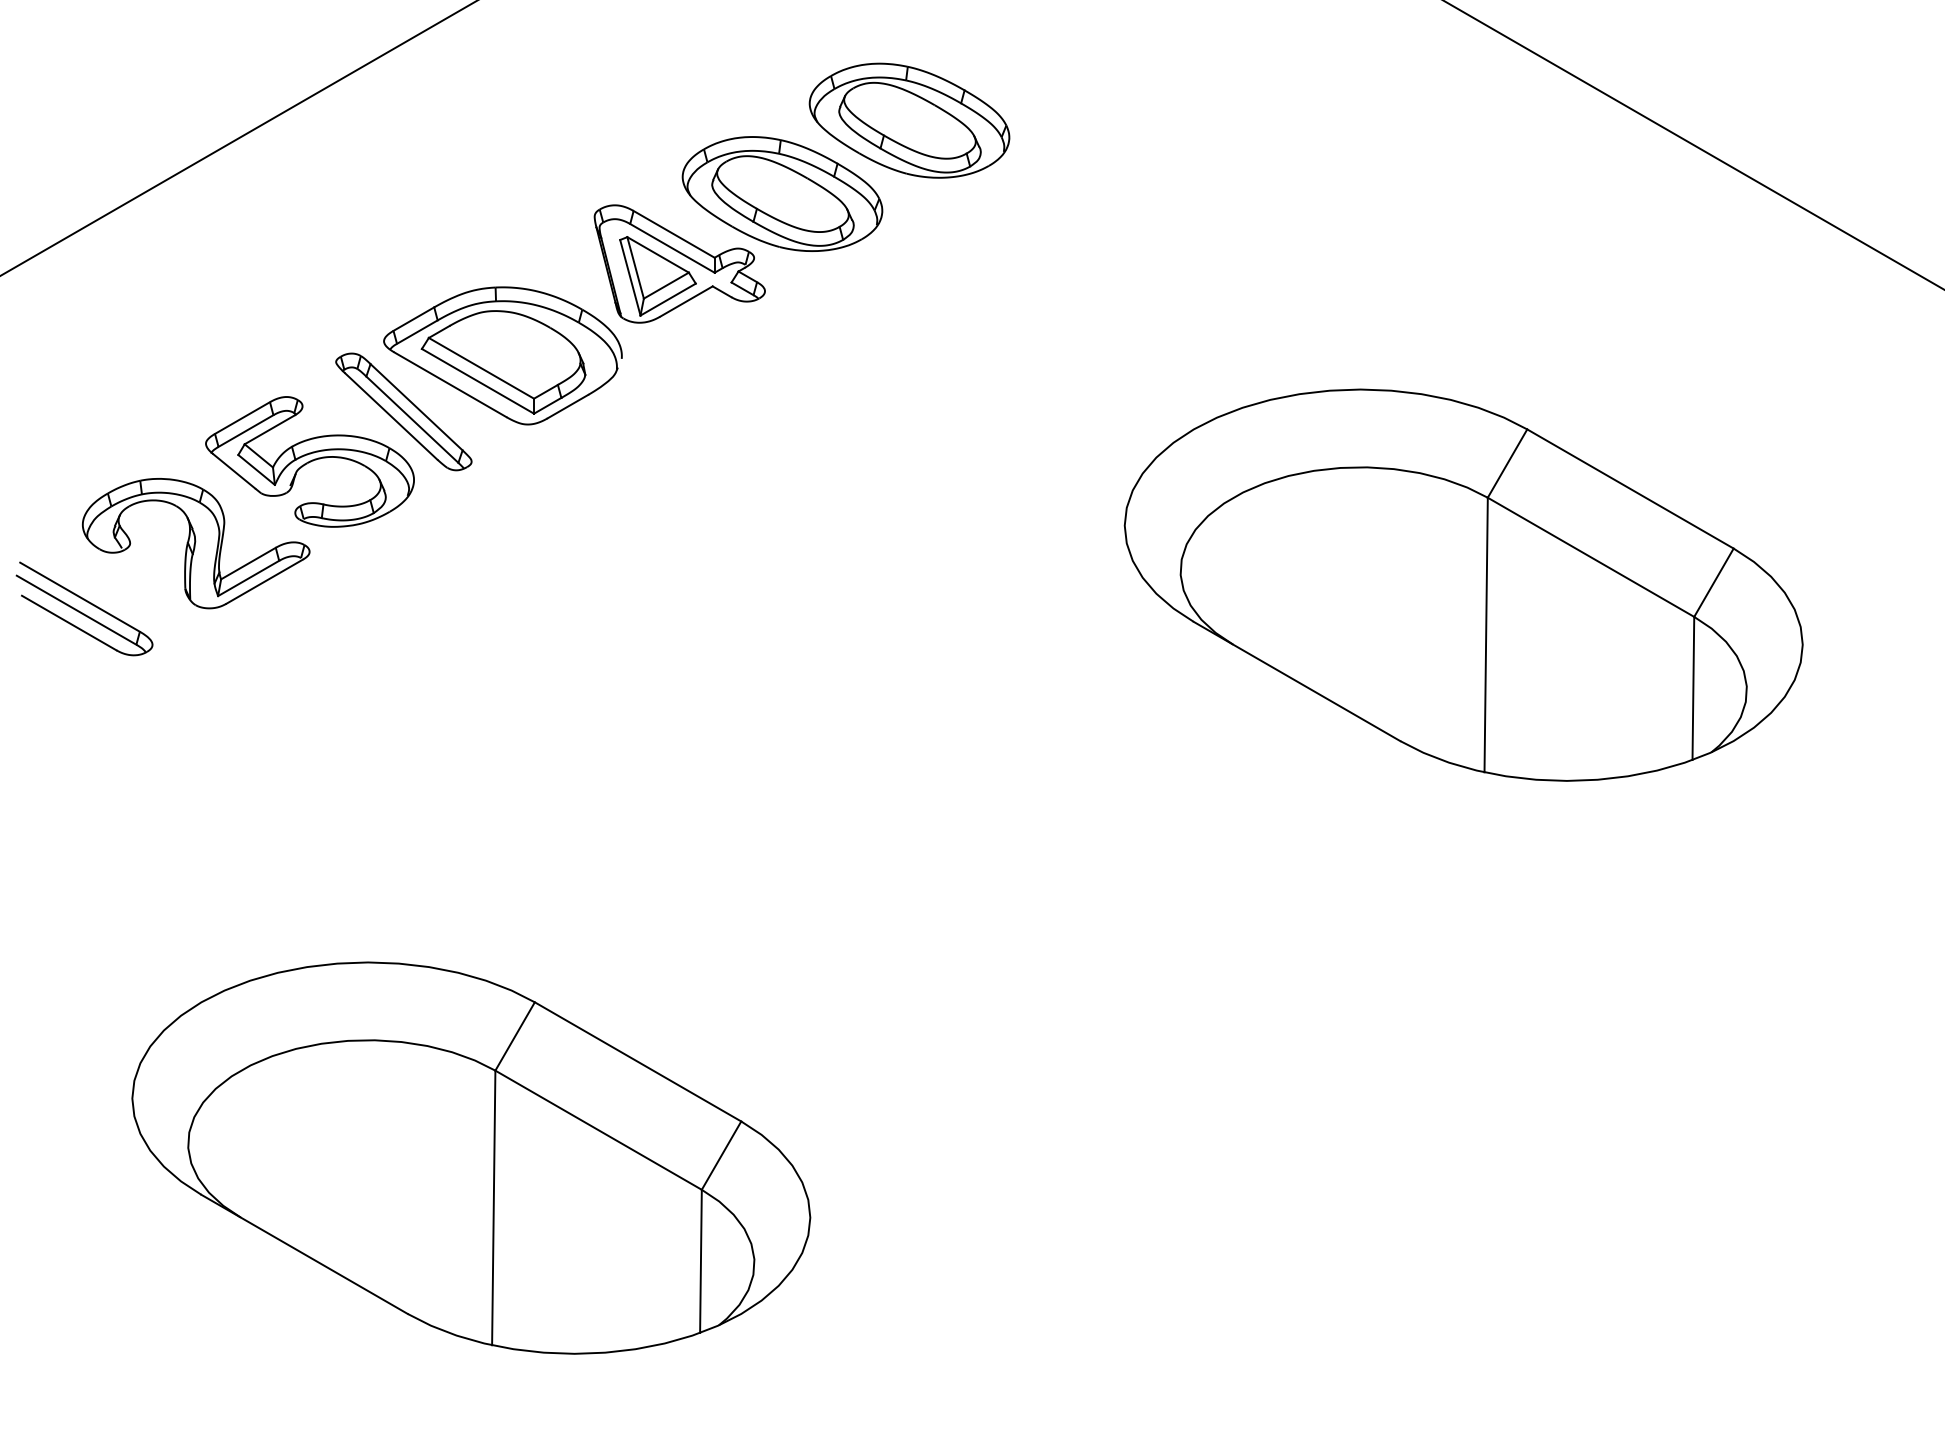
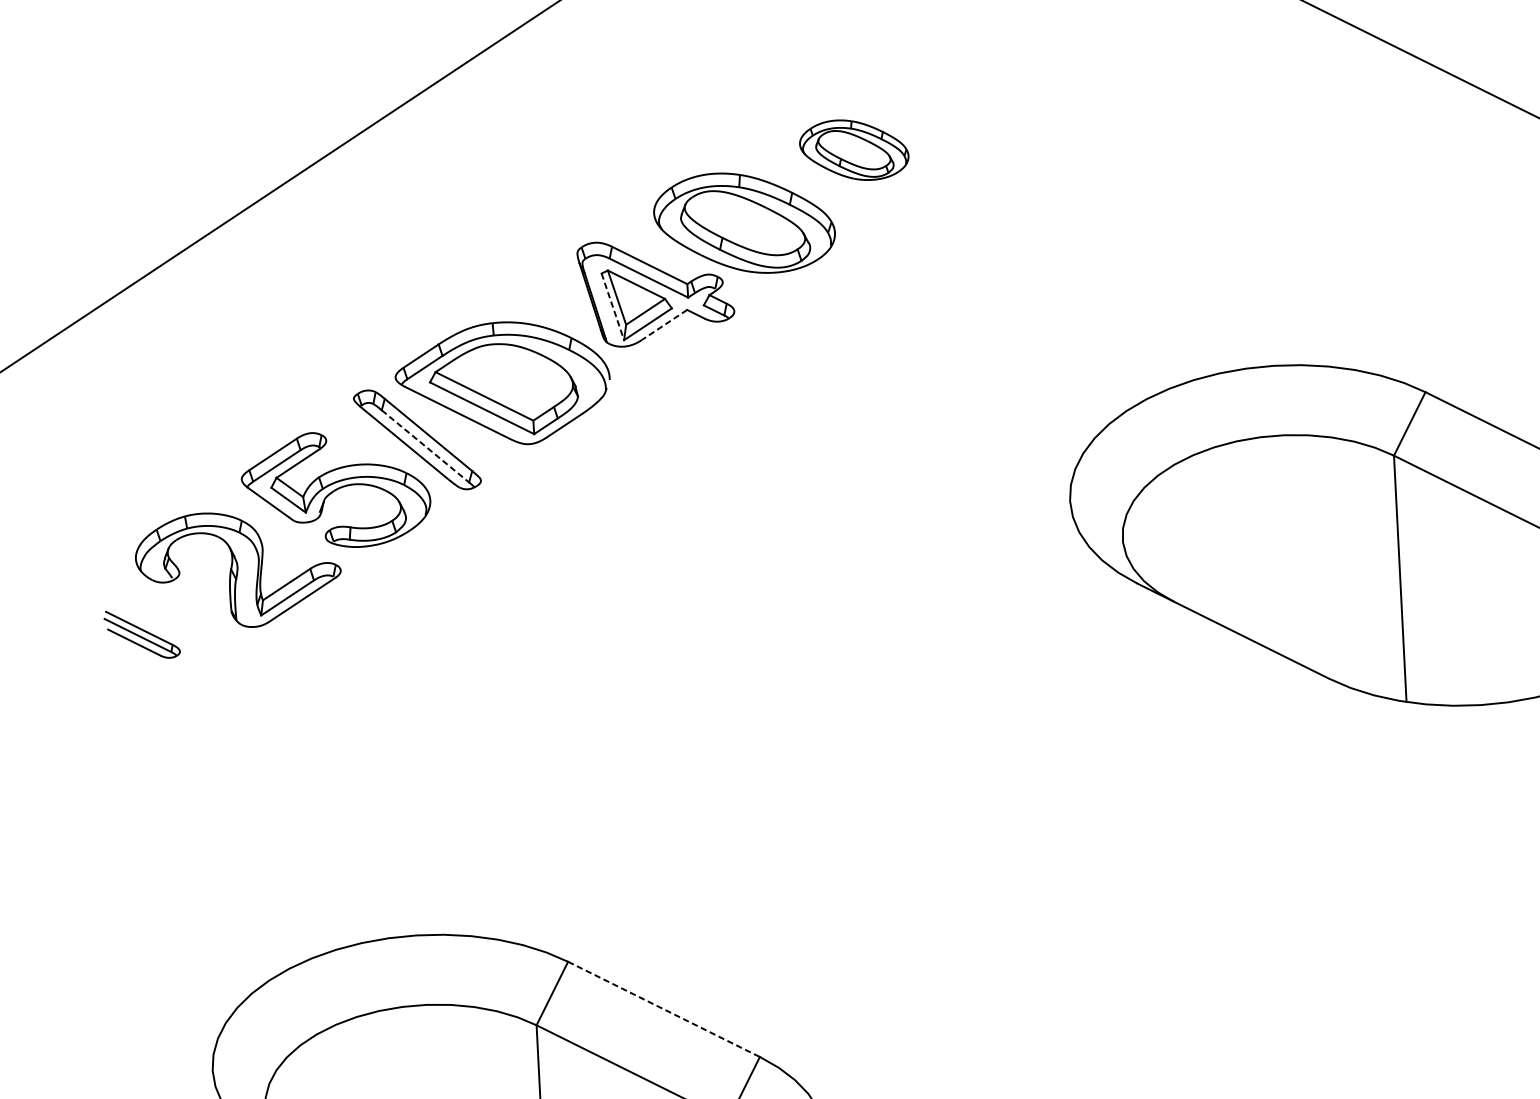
part: (909, 120) -> (854, 150), size x0.6
line: (630, 278) -> (613, 307), solid -> dashed
line: (686, 301) -> (664, 324), solid -> dashed
line: (412, 420) -> (425, 447), solid -> dashed
part: (84, 608) -> (142, 634), size x0.6
line: (638, 1062) -> (664, 1009), solid -> dashed

